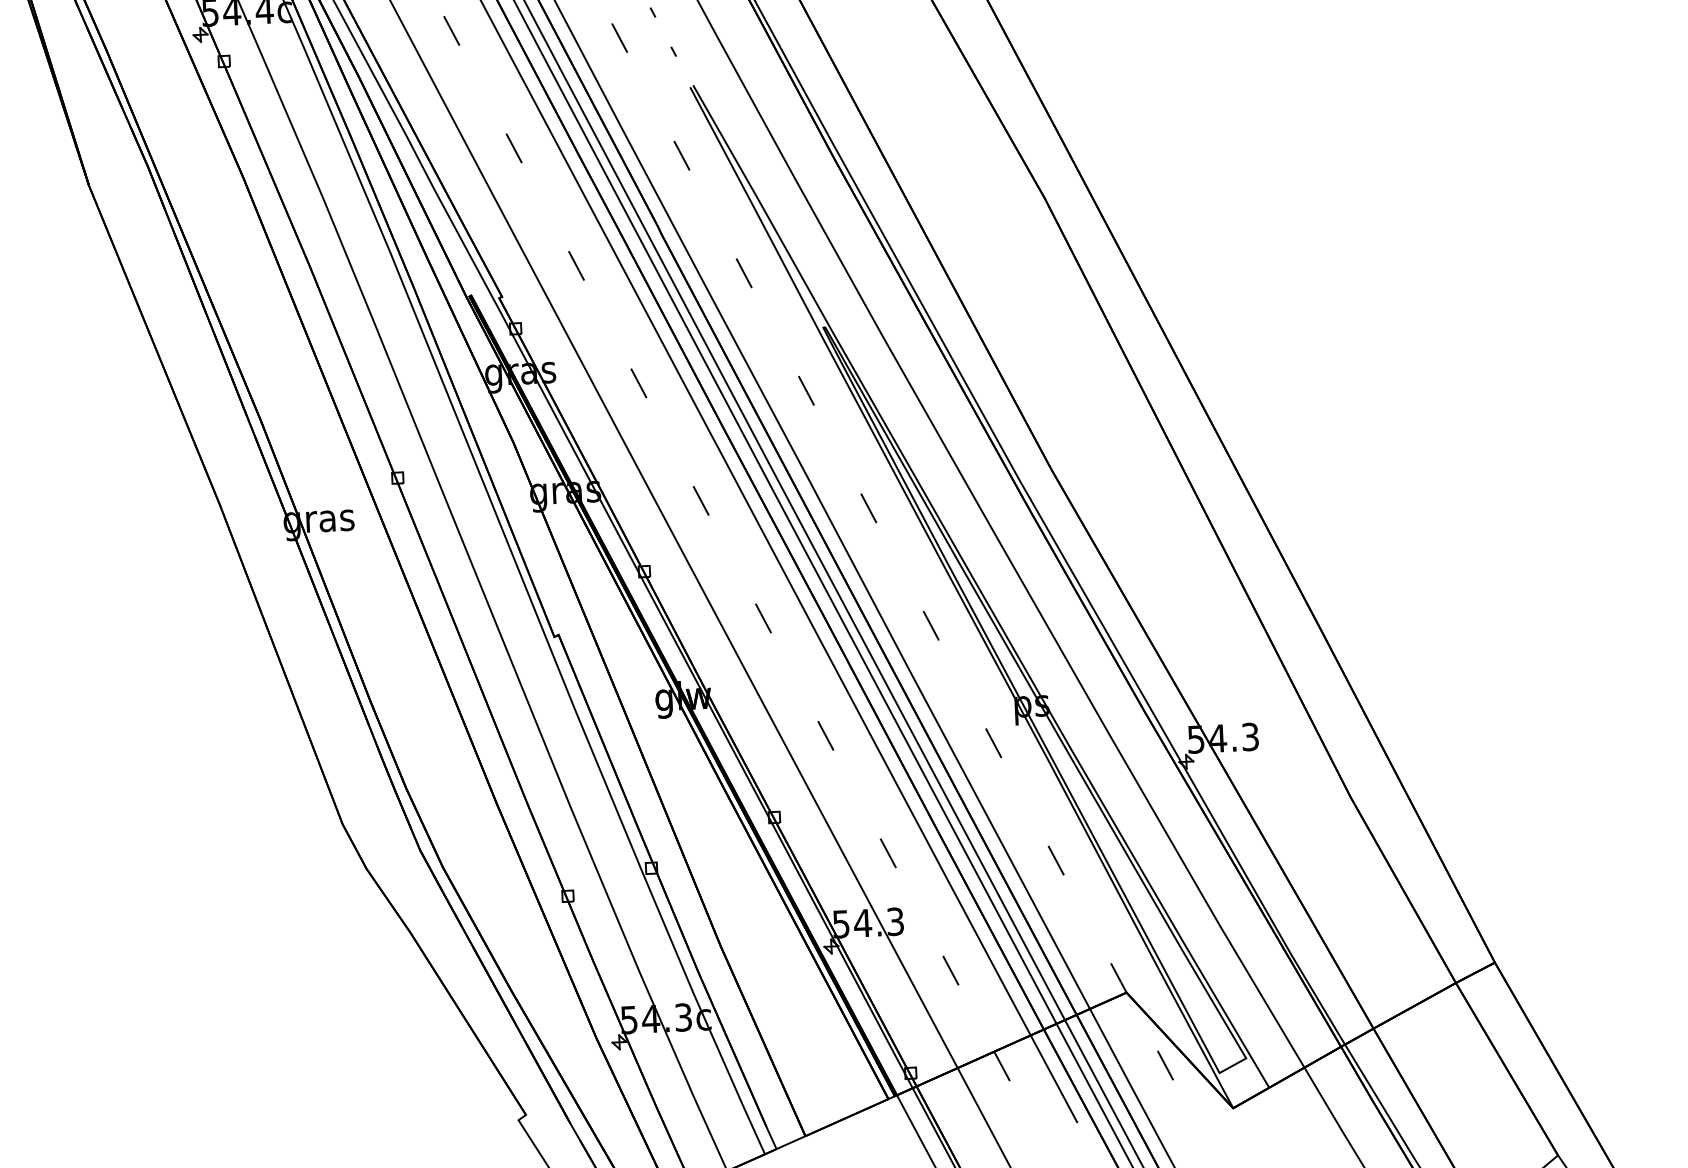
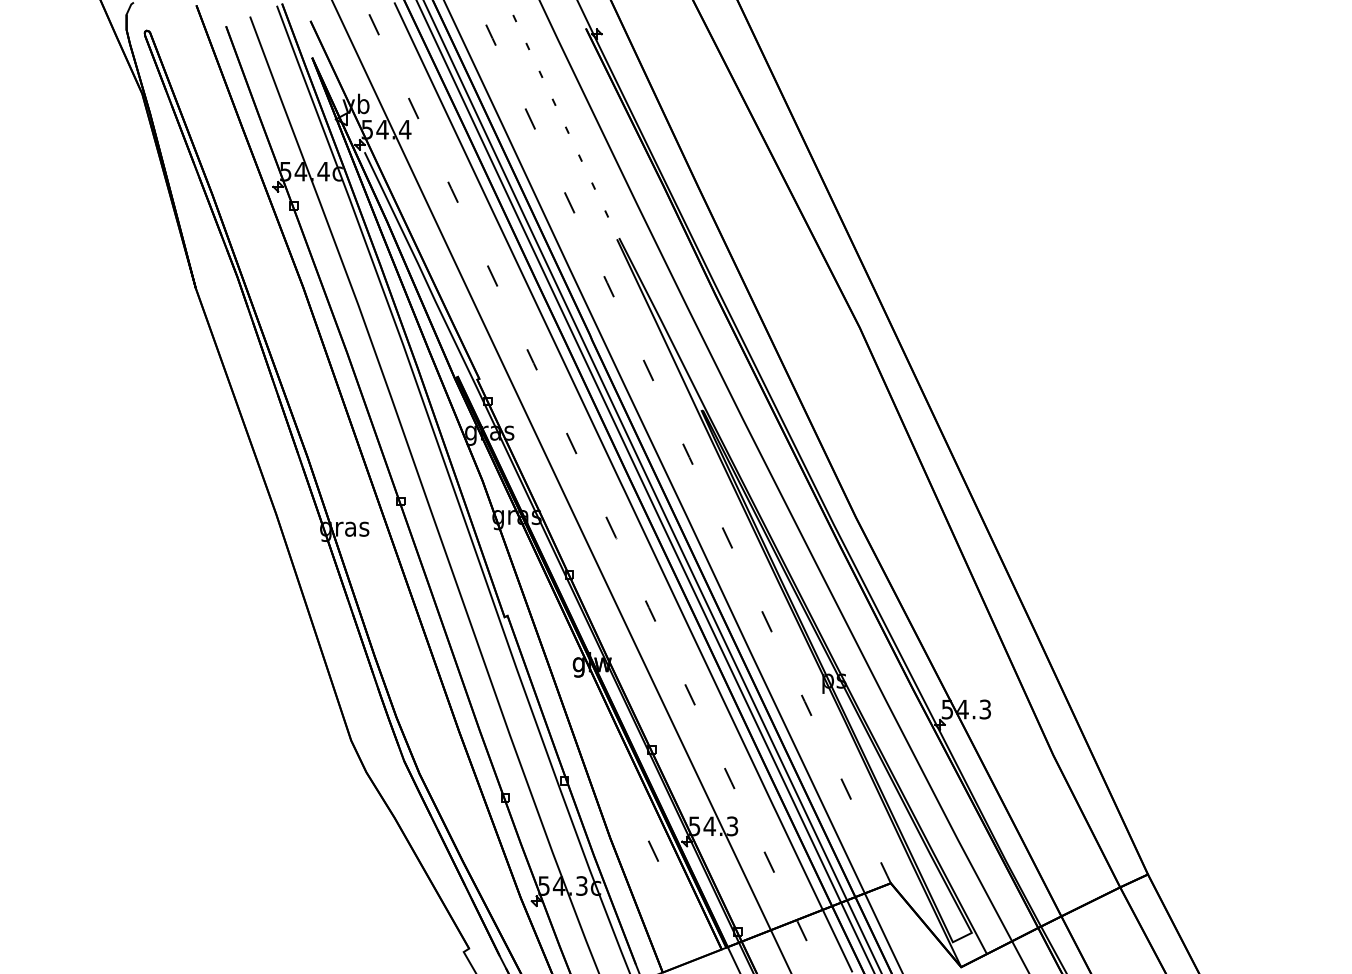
line: (1165, 1064) -> (653, 850), moved

